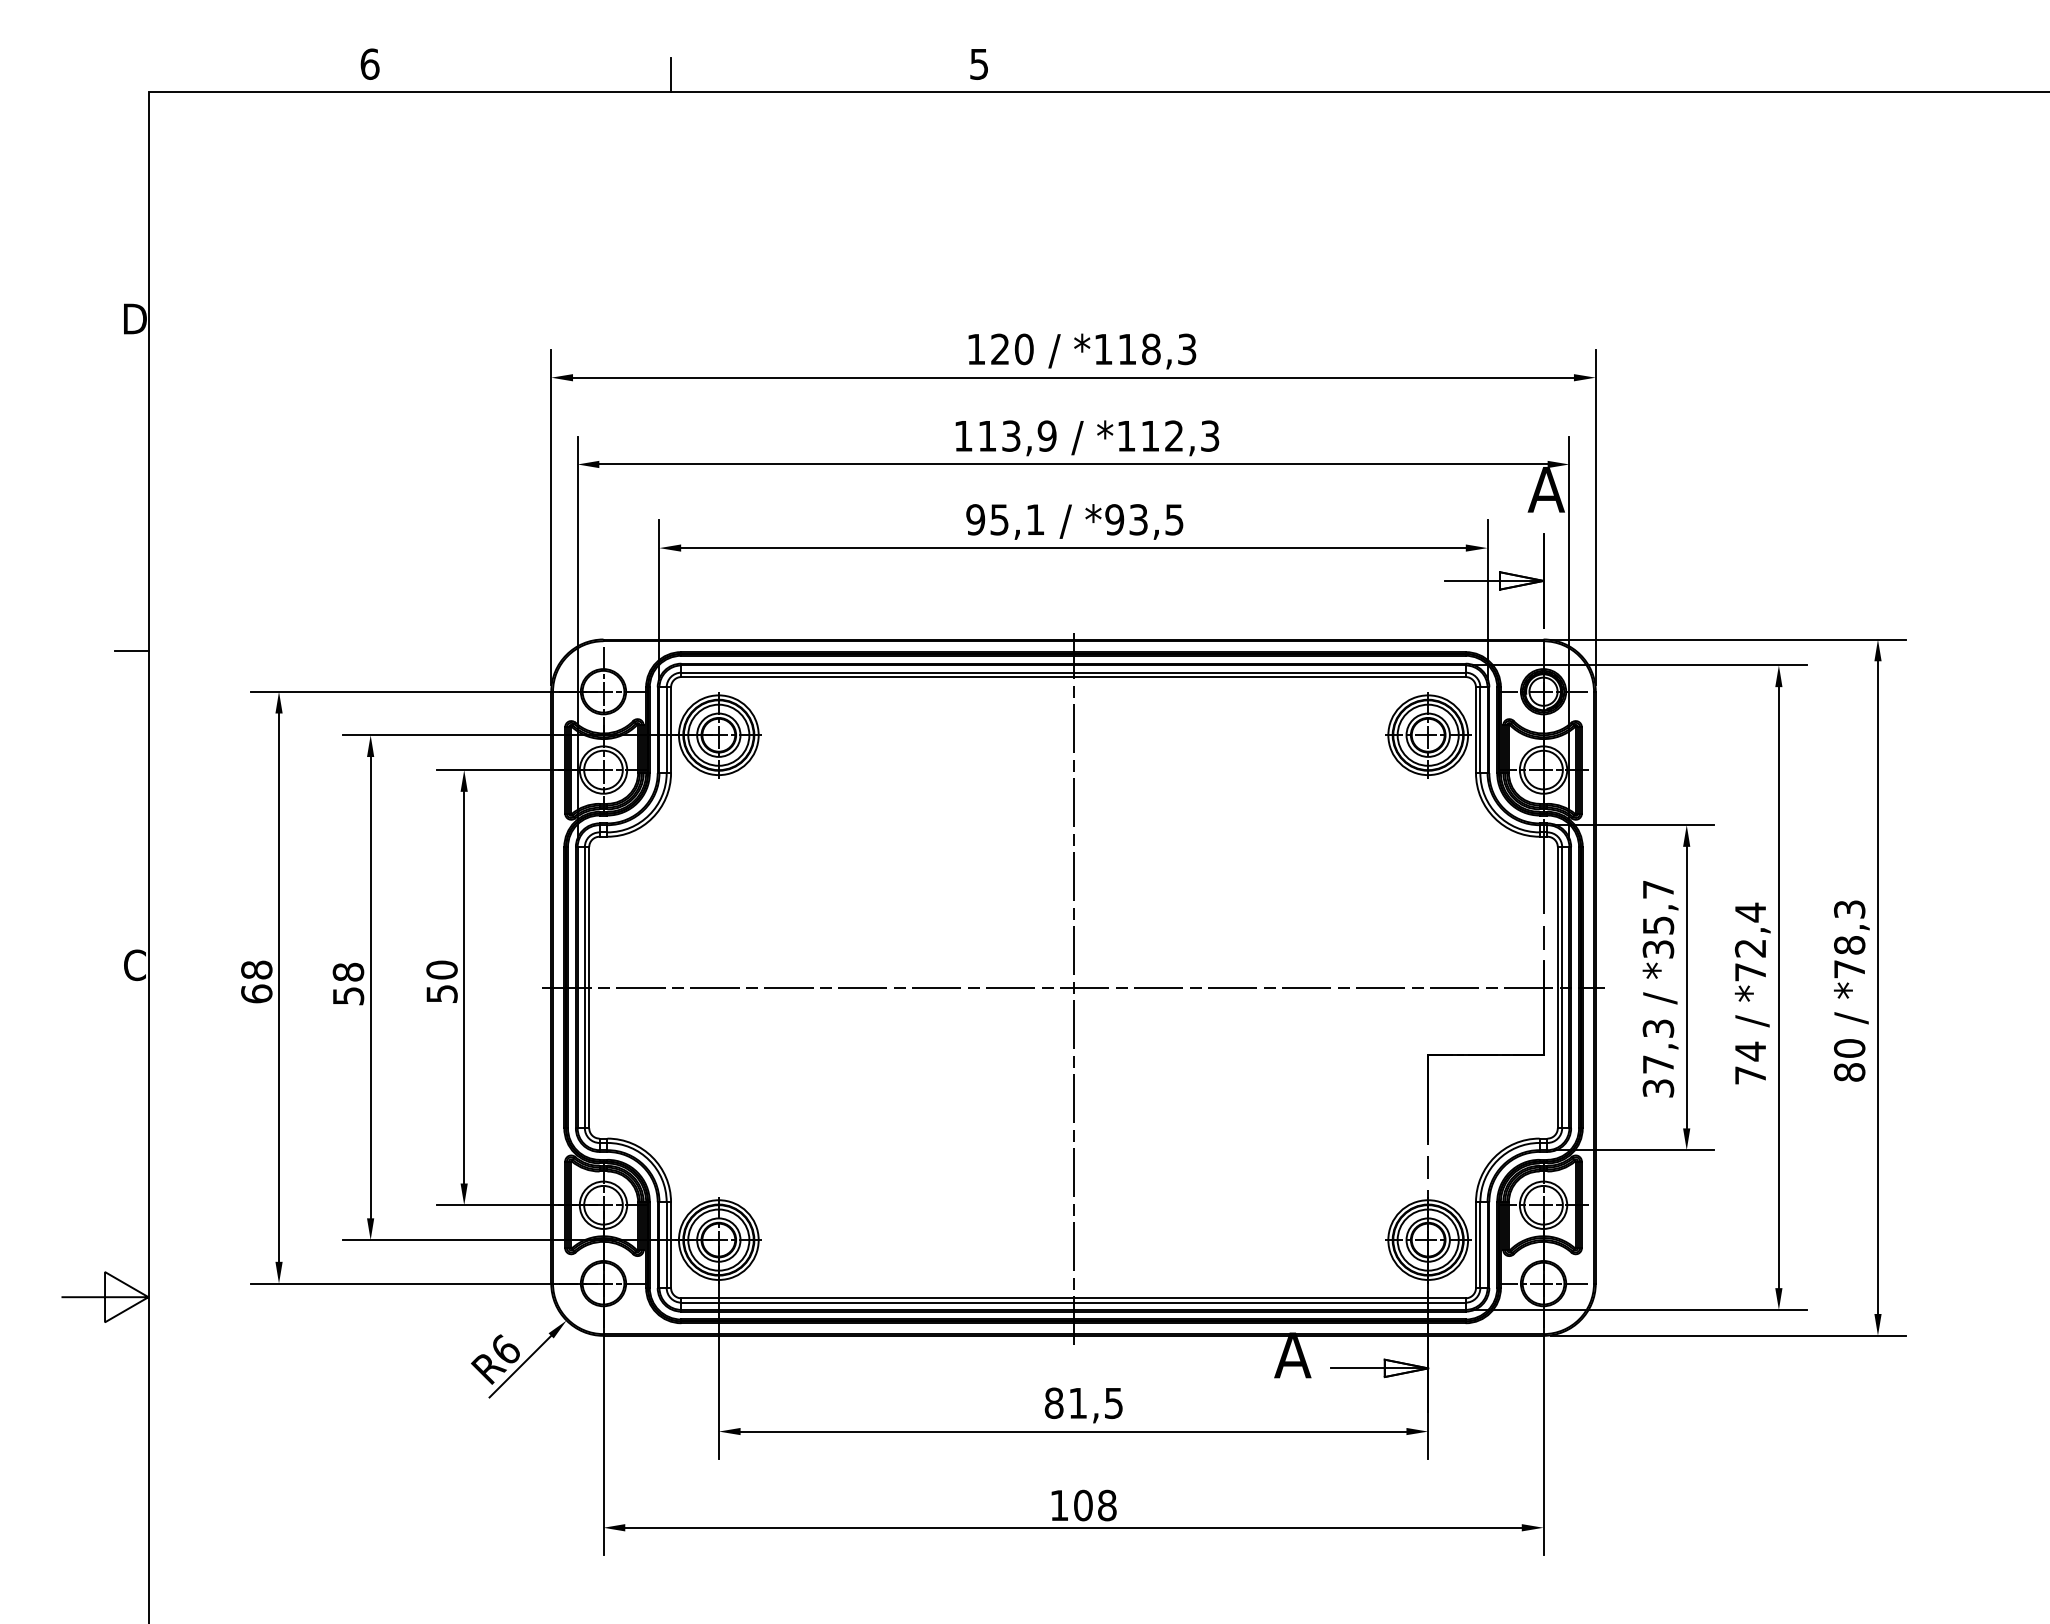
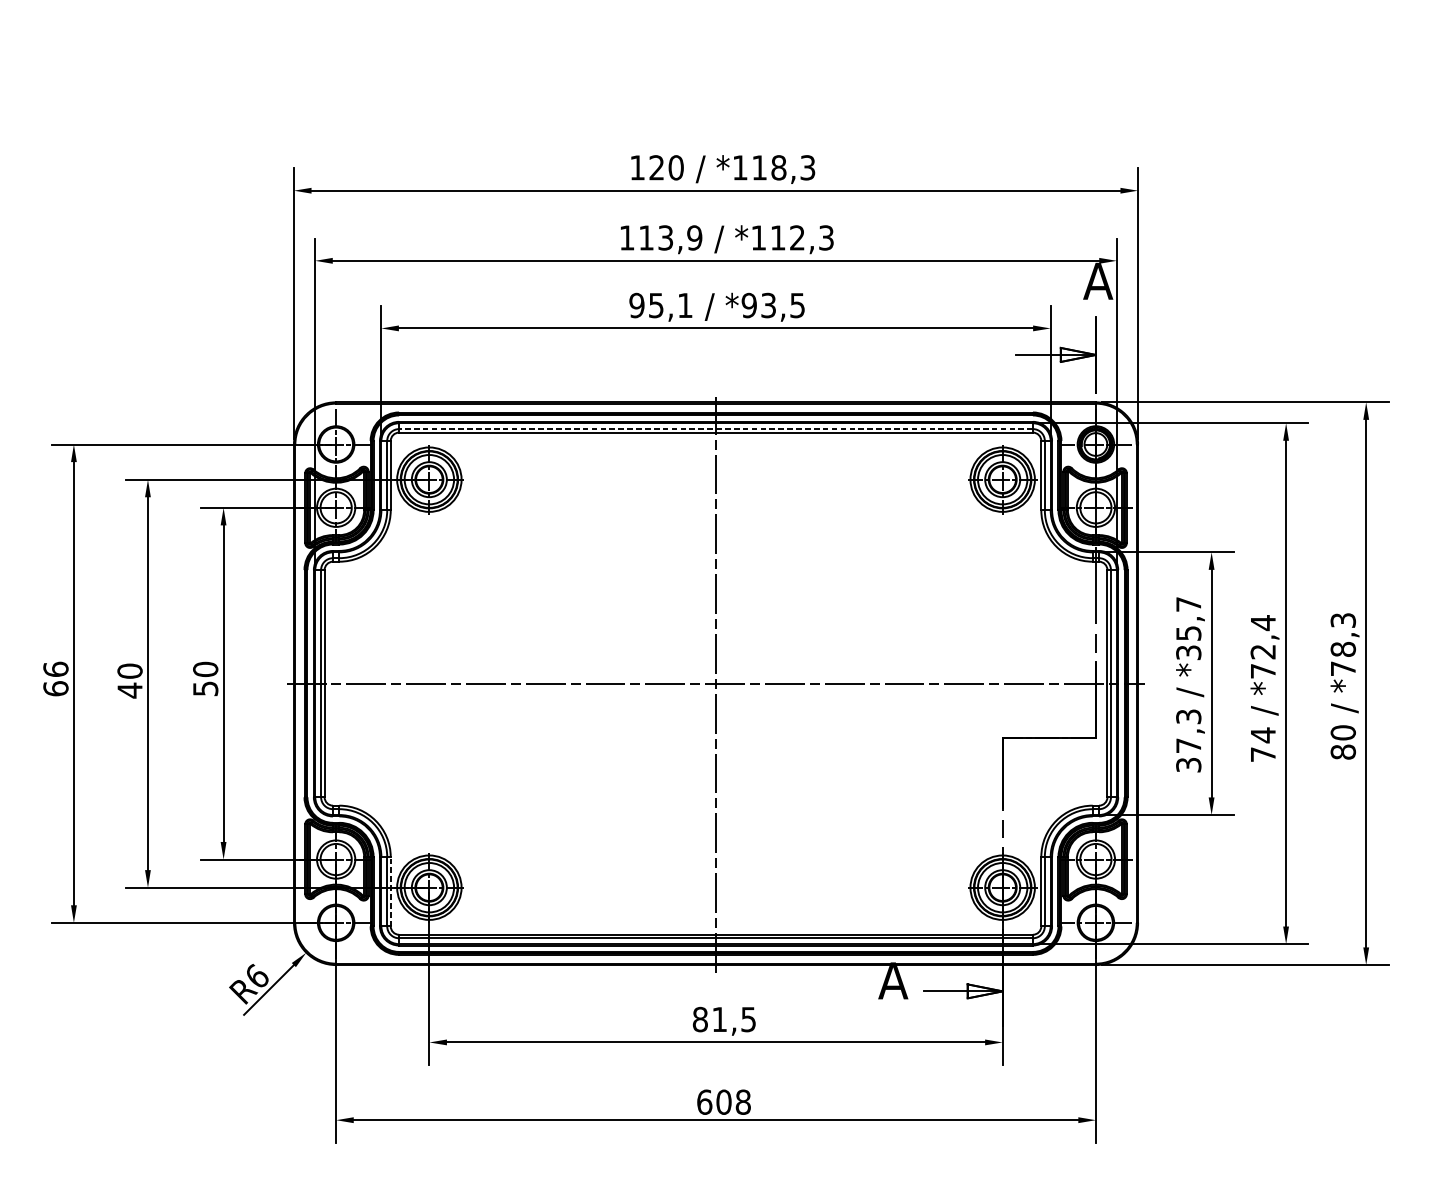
line: (1073, 672) -> (716, 428), solid -> dashed
text: (256, 969) -> (55, 669), 68 -> 66
text: (348, 984) -> (130, 681), 58 -> 40
line: (671, 1245) -> (391, 892), solid -> dashed
text: (1059, 1505) -> (704, 1102), 108 -> 608

